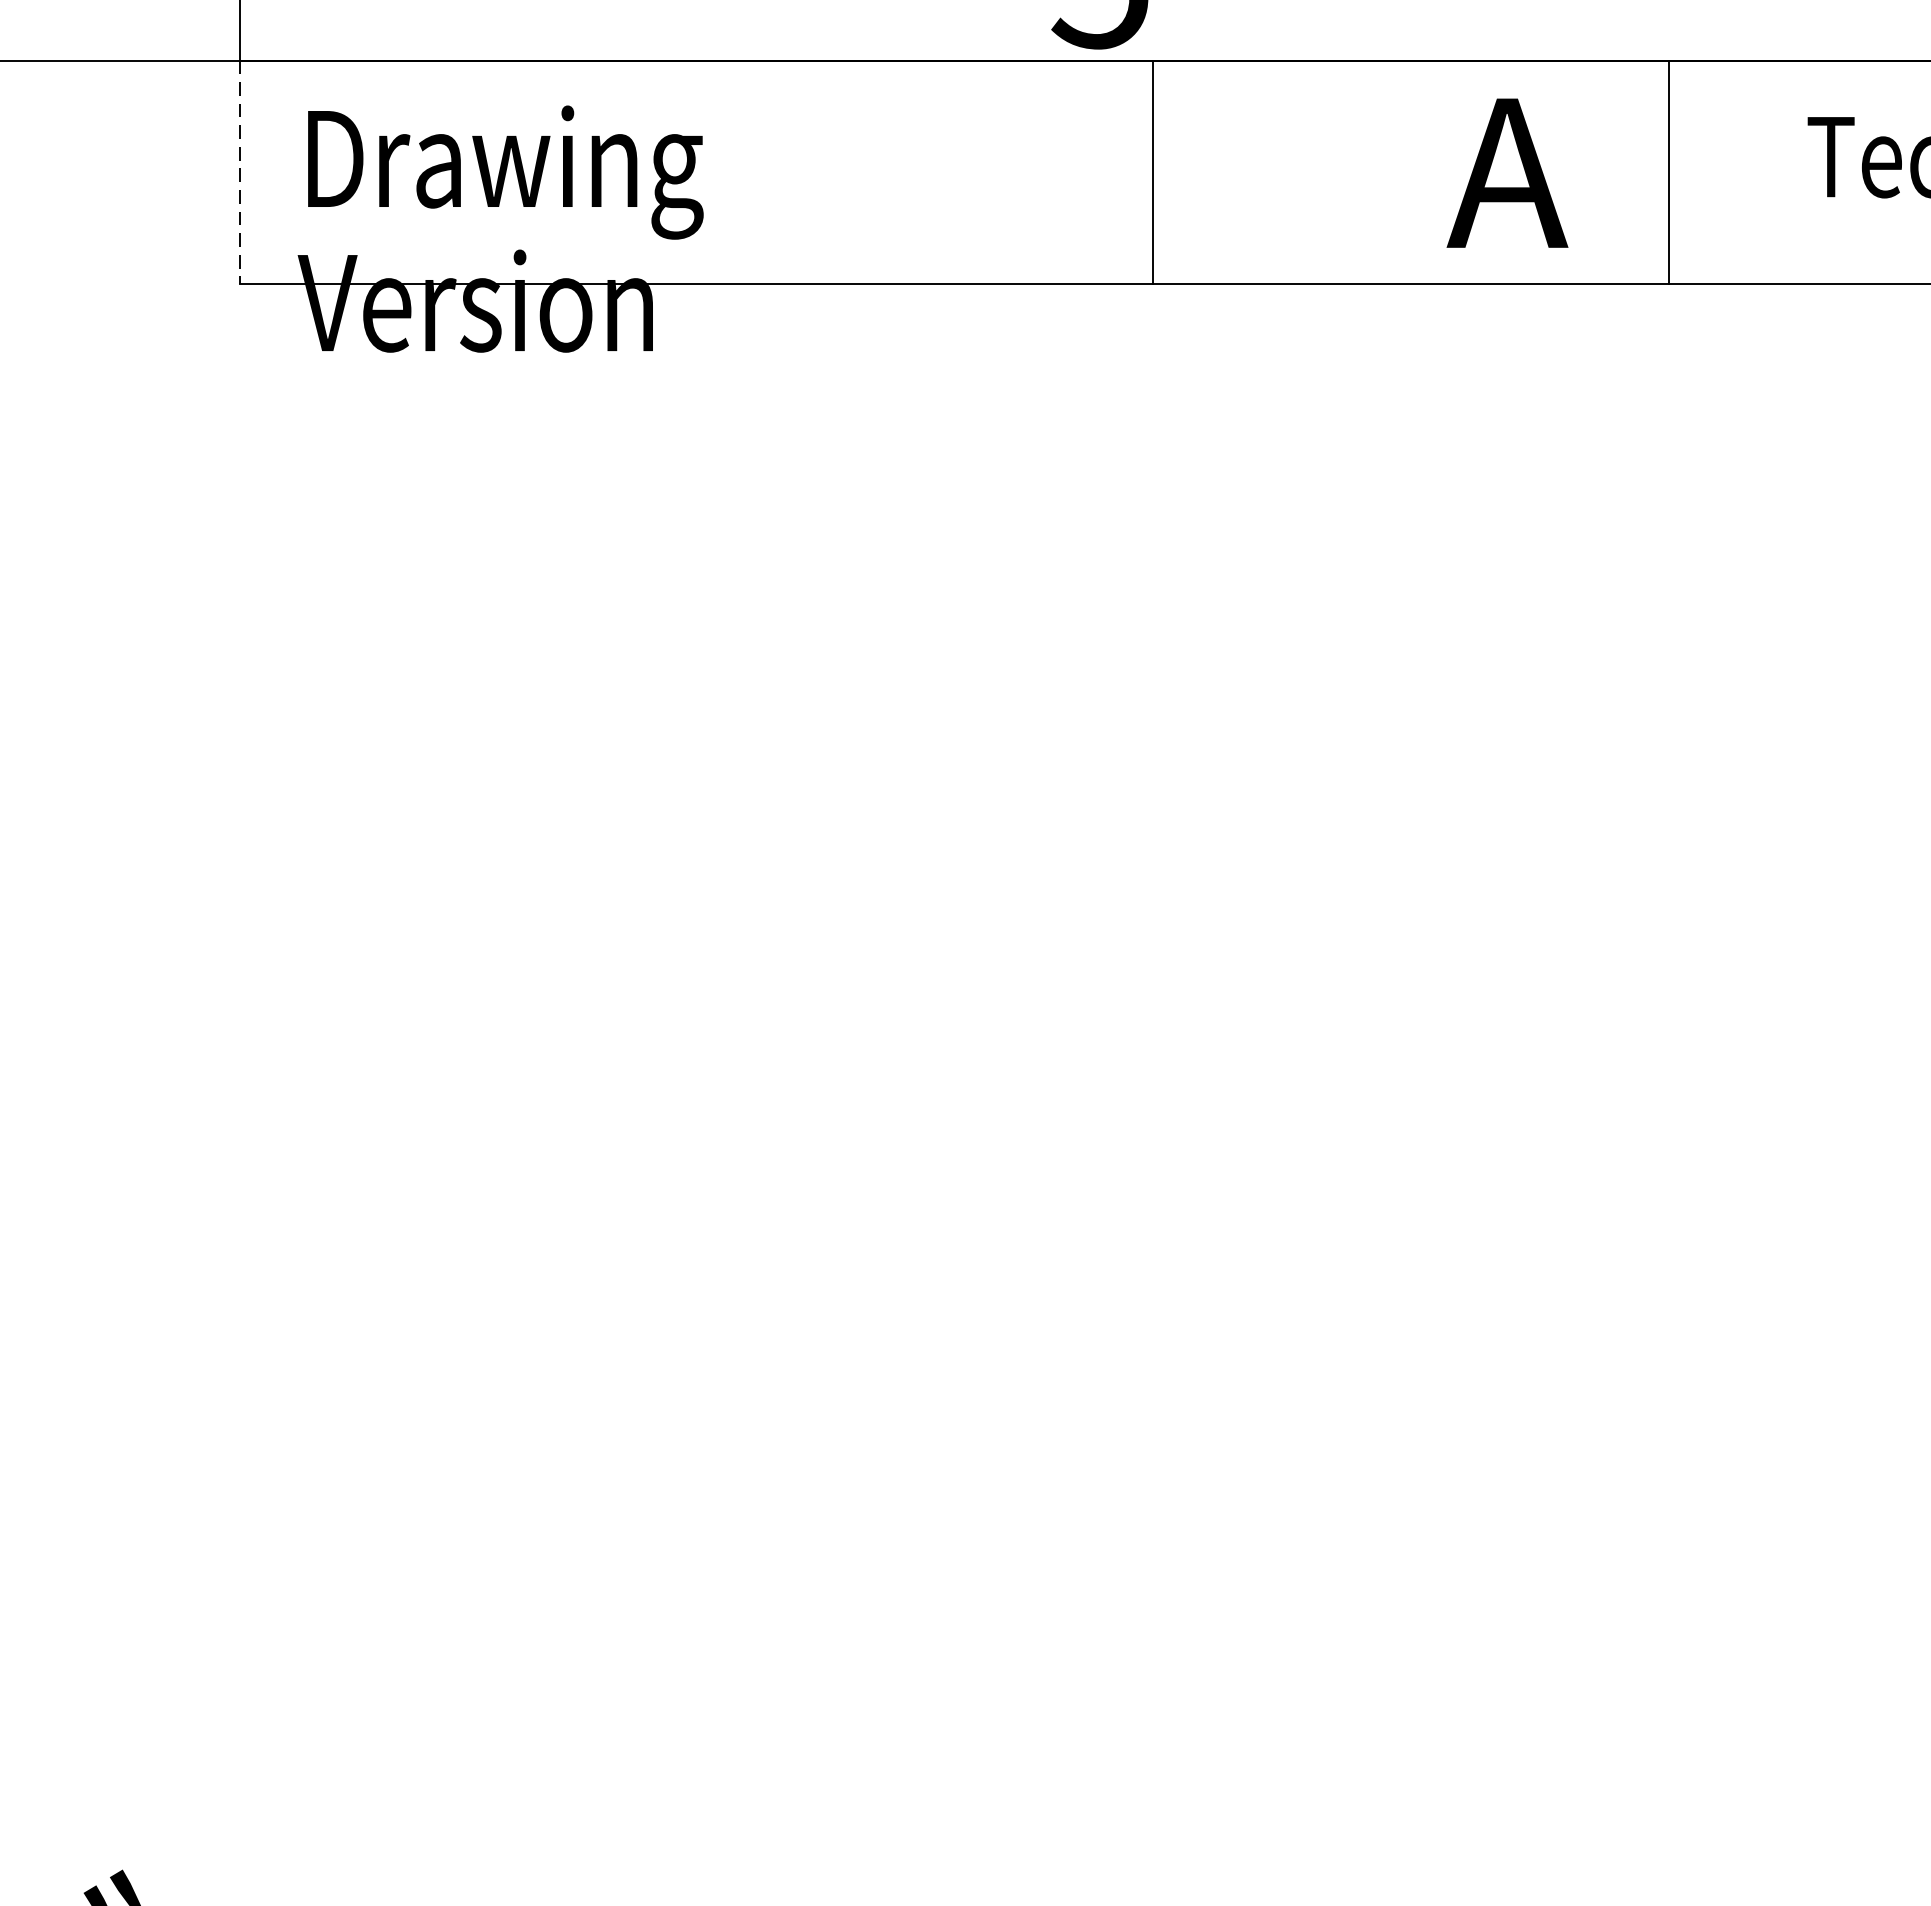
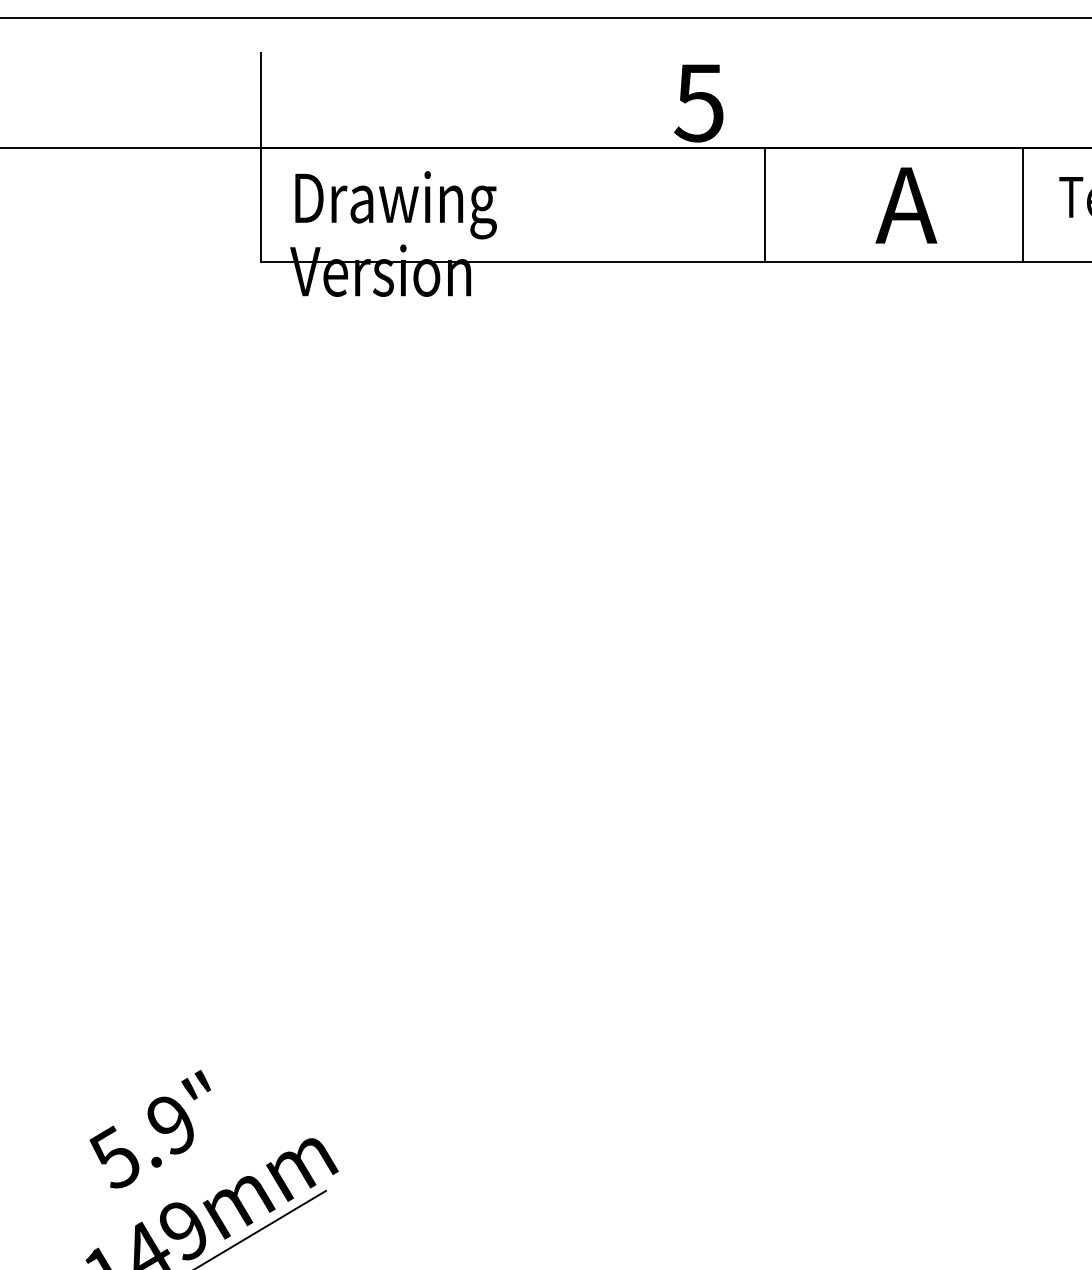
line: (1152, 171) -> (764, 204), moved
line: (1668, 171) -> (1022, 204), moved
line: (239, 173) -> (260, 205), dashed -> solid

